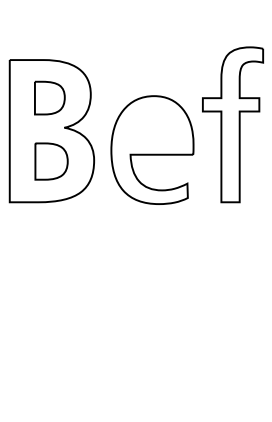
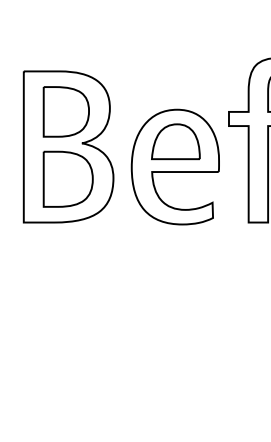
part: (49, 97) -> (66, 111), size x1.43
part: (152, 126) -> (175, 142), added
part: (51, 161) -> (68, 179), size x1.43

